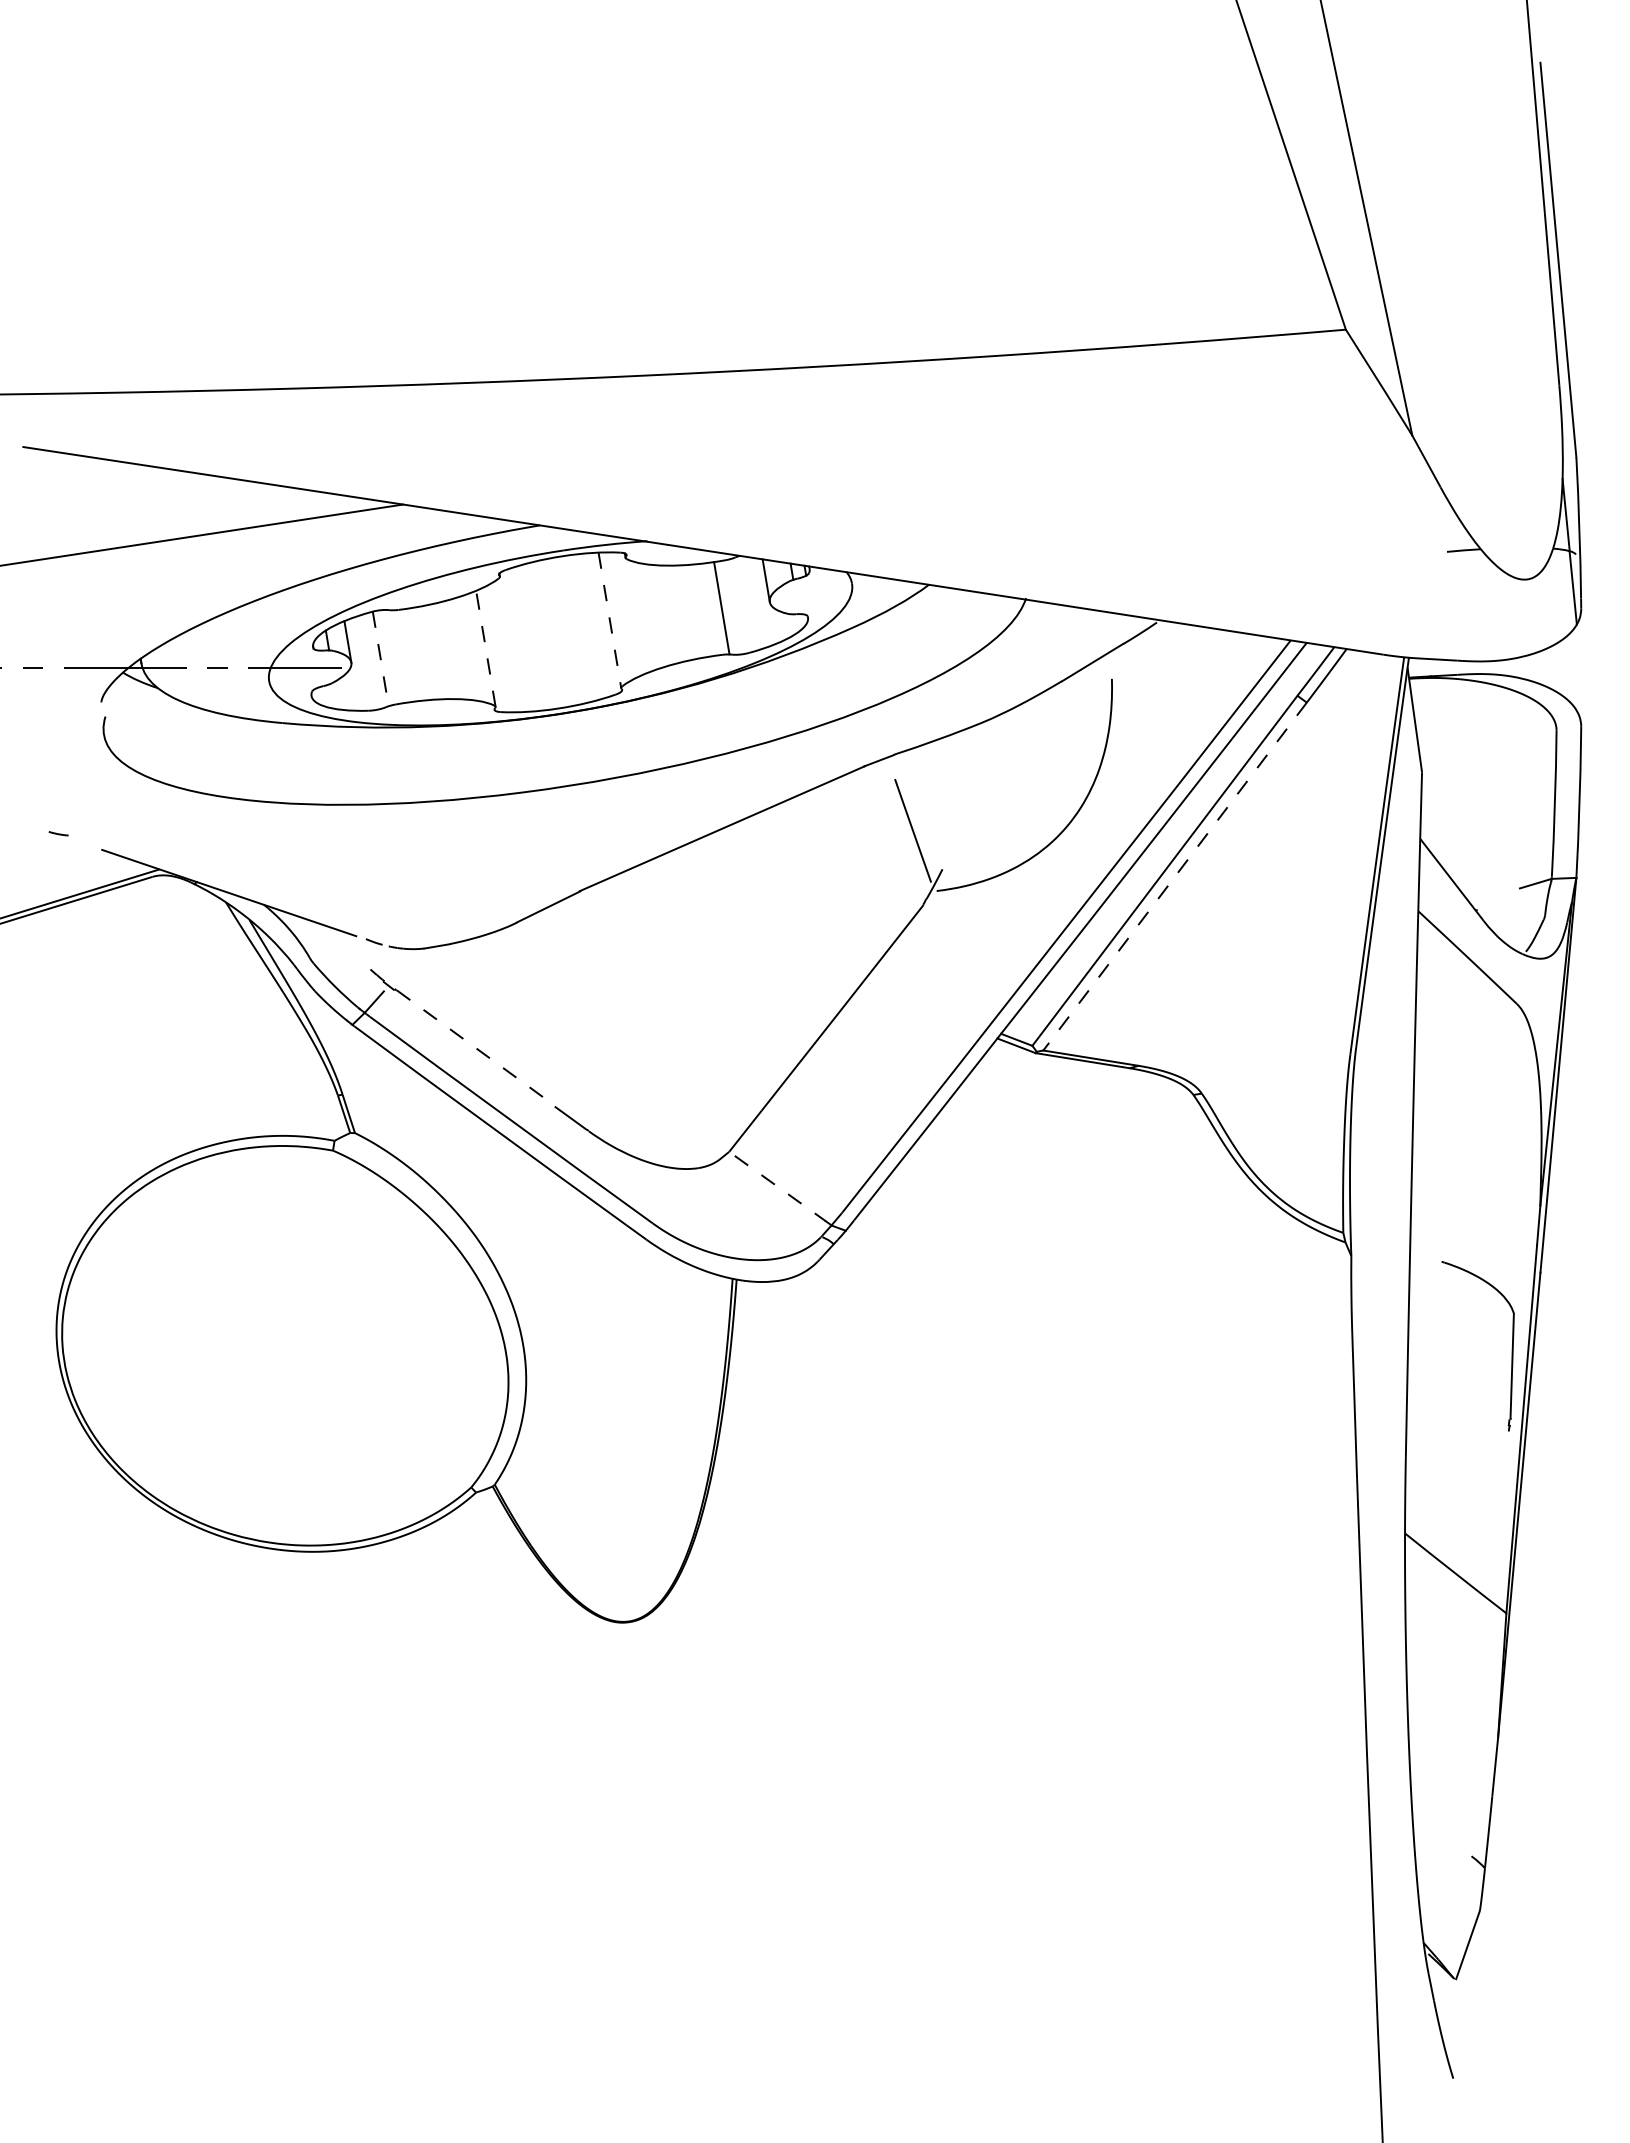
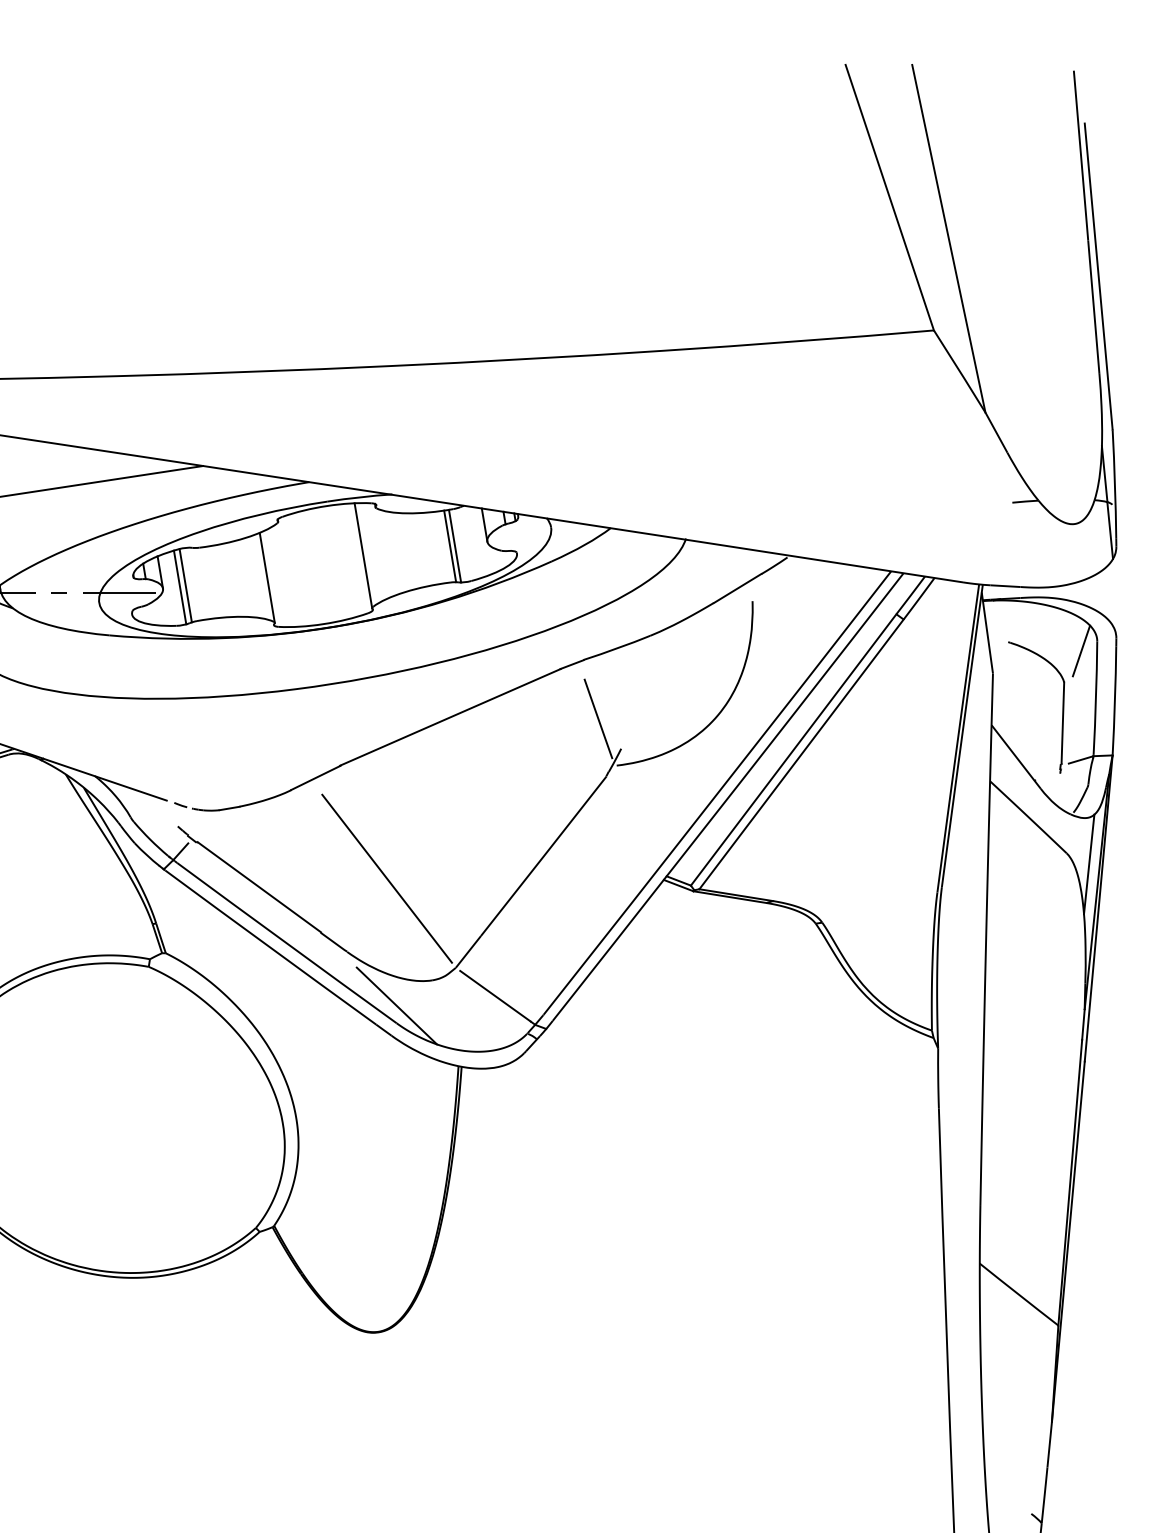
line: (727, 607) -> (454, 545), added
line: (609, 620) -> (363, 555), dashed -> solid
line: (485, 648) -> (266, 577), dashed -> solid
line: (380, 658) -> (185, 585), dashed -> solid
line: (373, 660) -> (180, 586), added
line: (1536, 742) -> (1081, 650), added
line: (1174, 876) -> (801, 754), dashed -> solid
line: (1545, 1018) -> (1088, 864), added
line: (640, 1036) -> (387, 878), added
line: (476, 1048) -> (259, 887), dashed -> solid
line: (780, 1188) -> (495, 996), dashed -> solid
line: (652, 1200) -> (396, 1005), added
part: (1511, 1347) -> (1062, 708), moved

